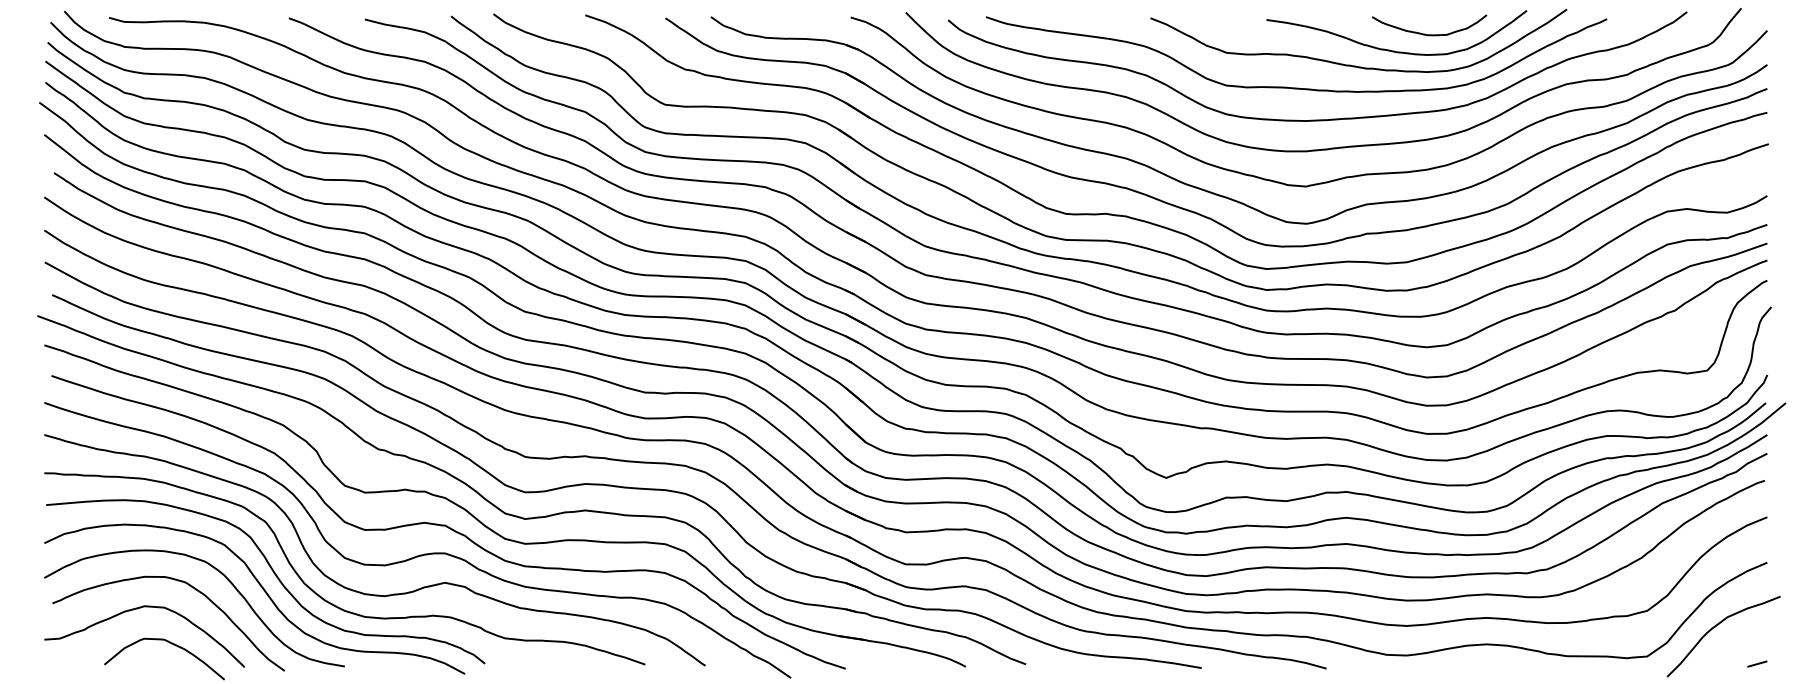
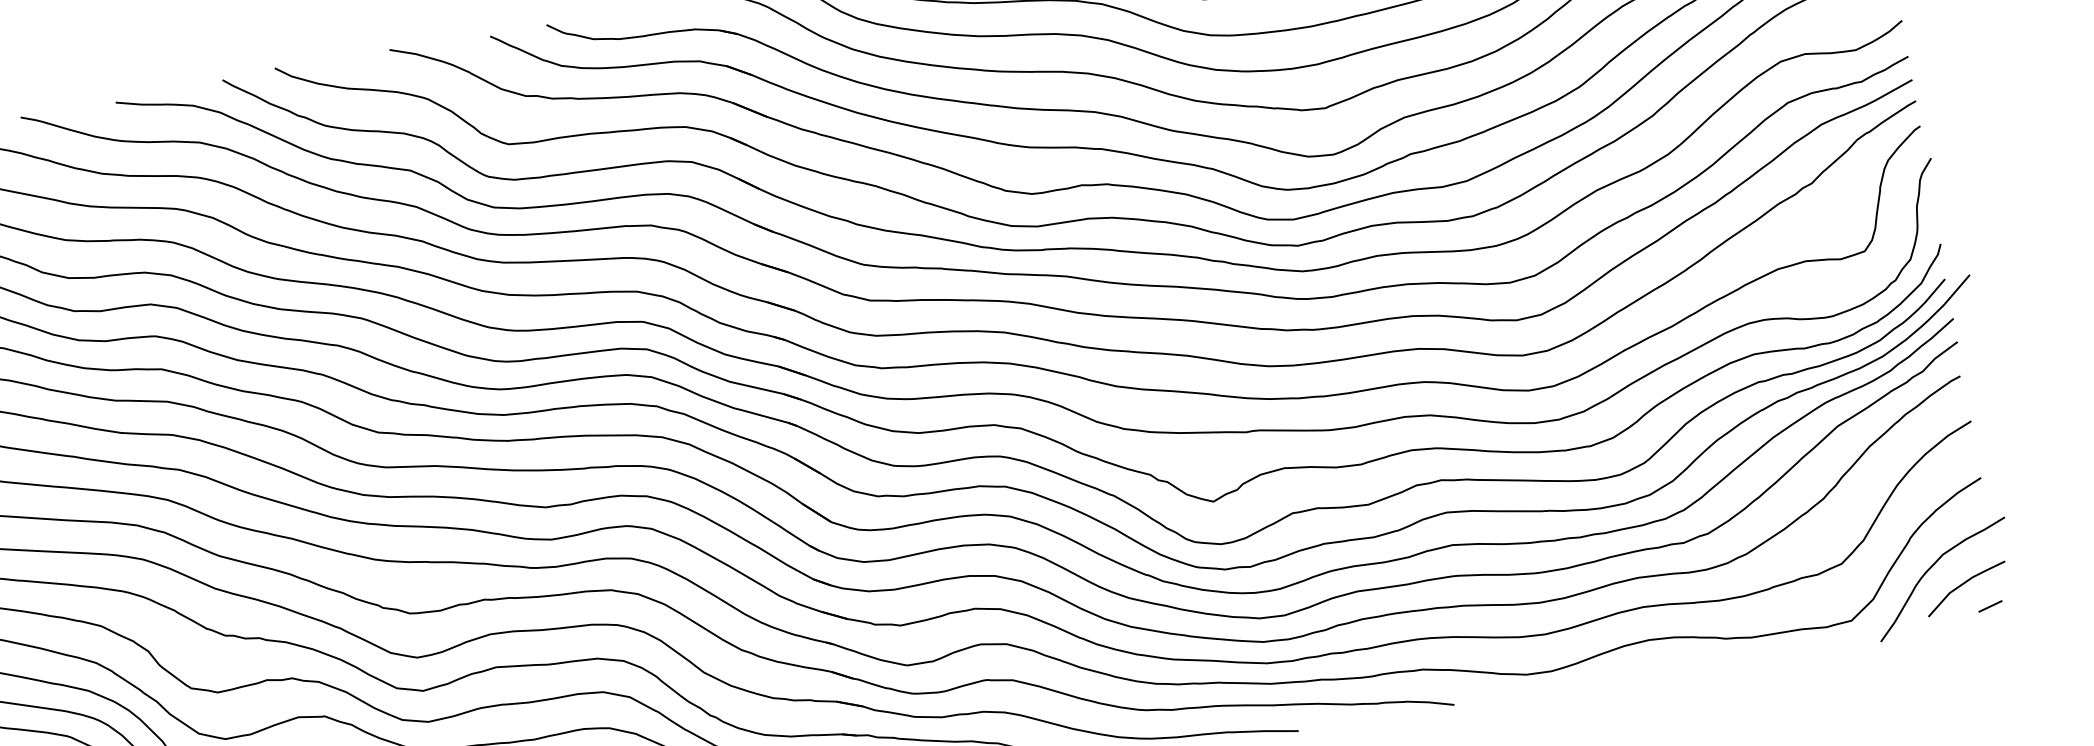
line: (1738, 644) -> (1962, 586), added

